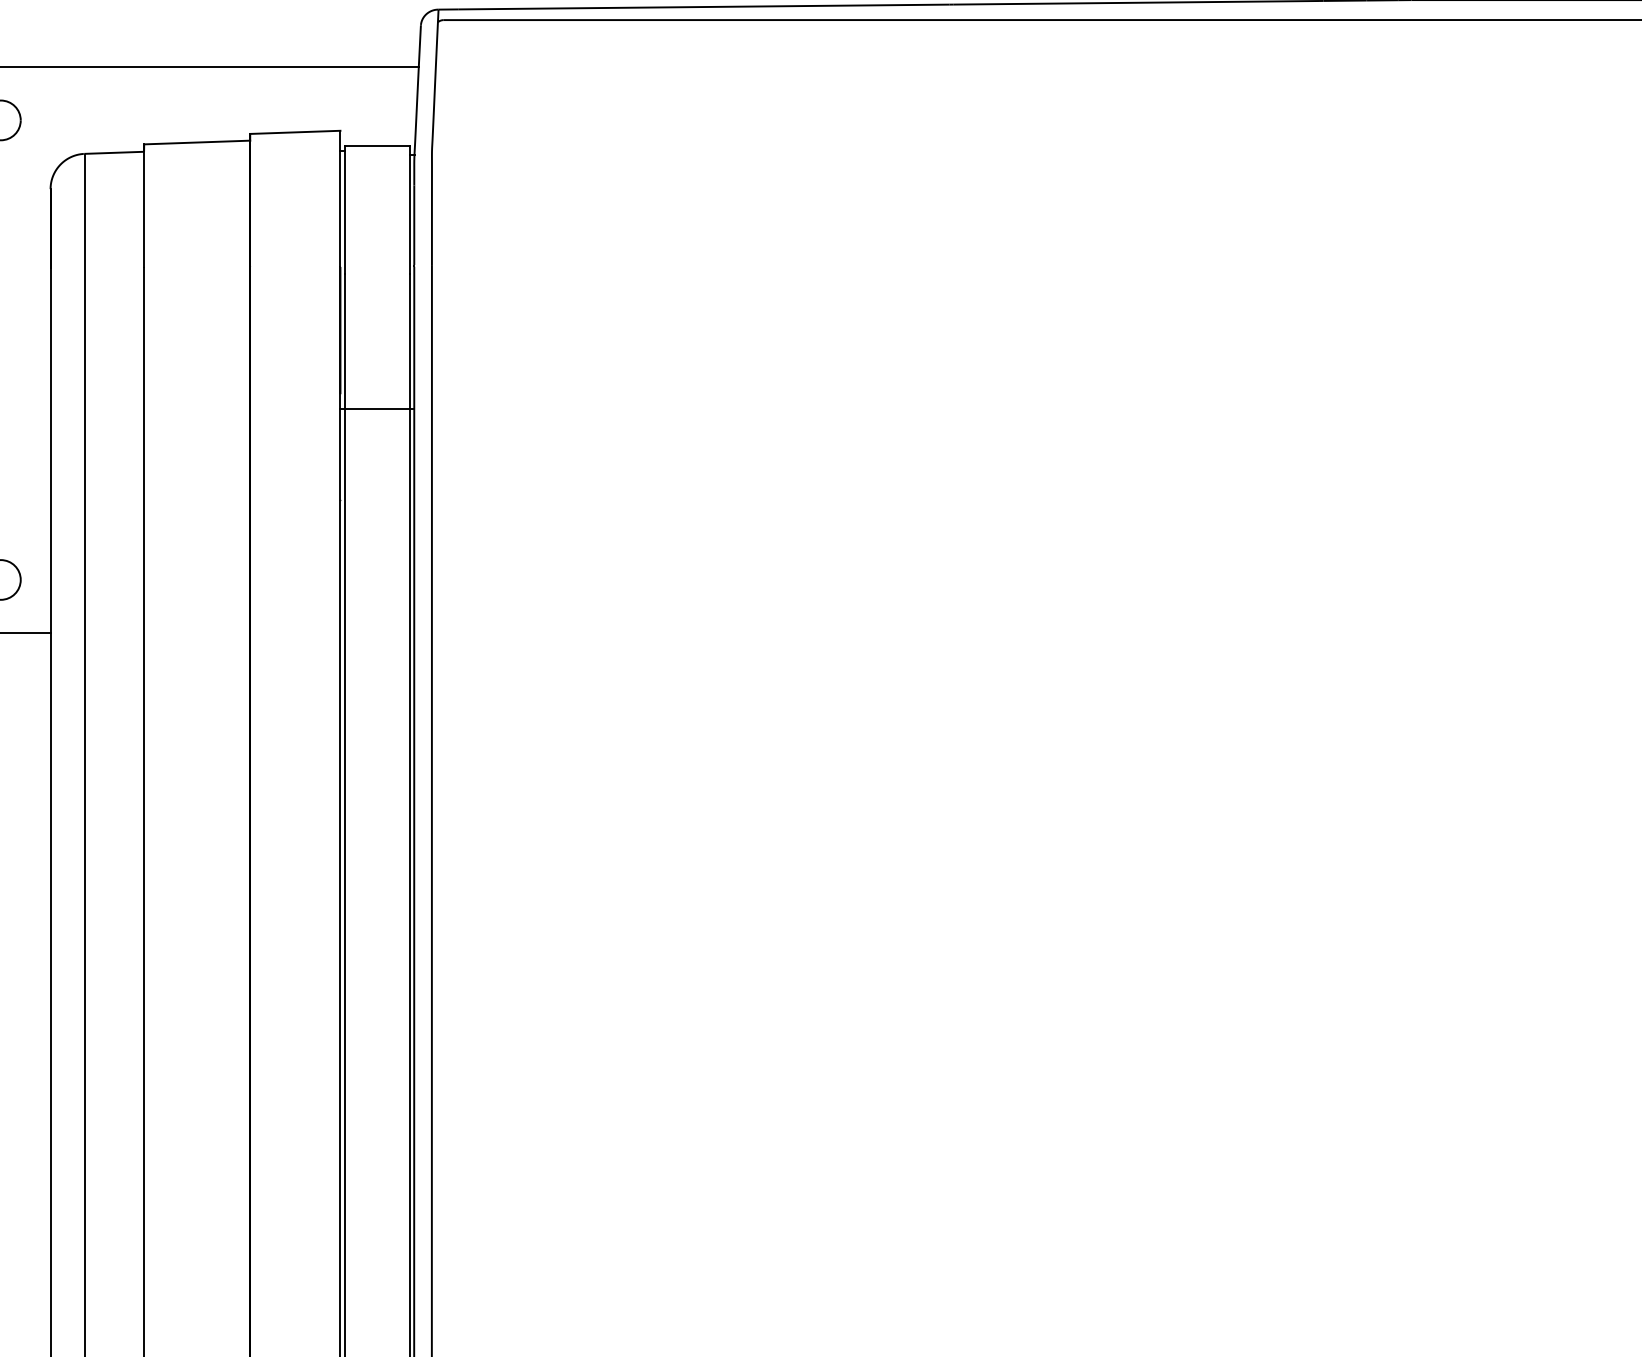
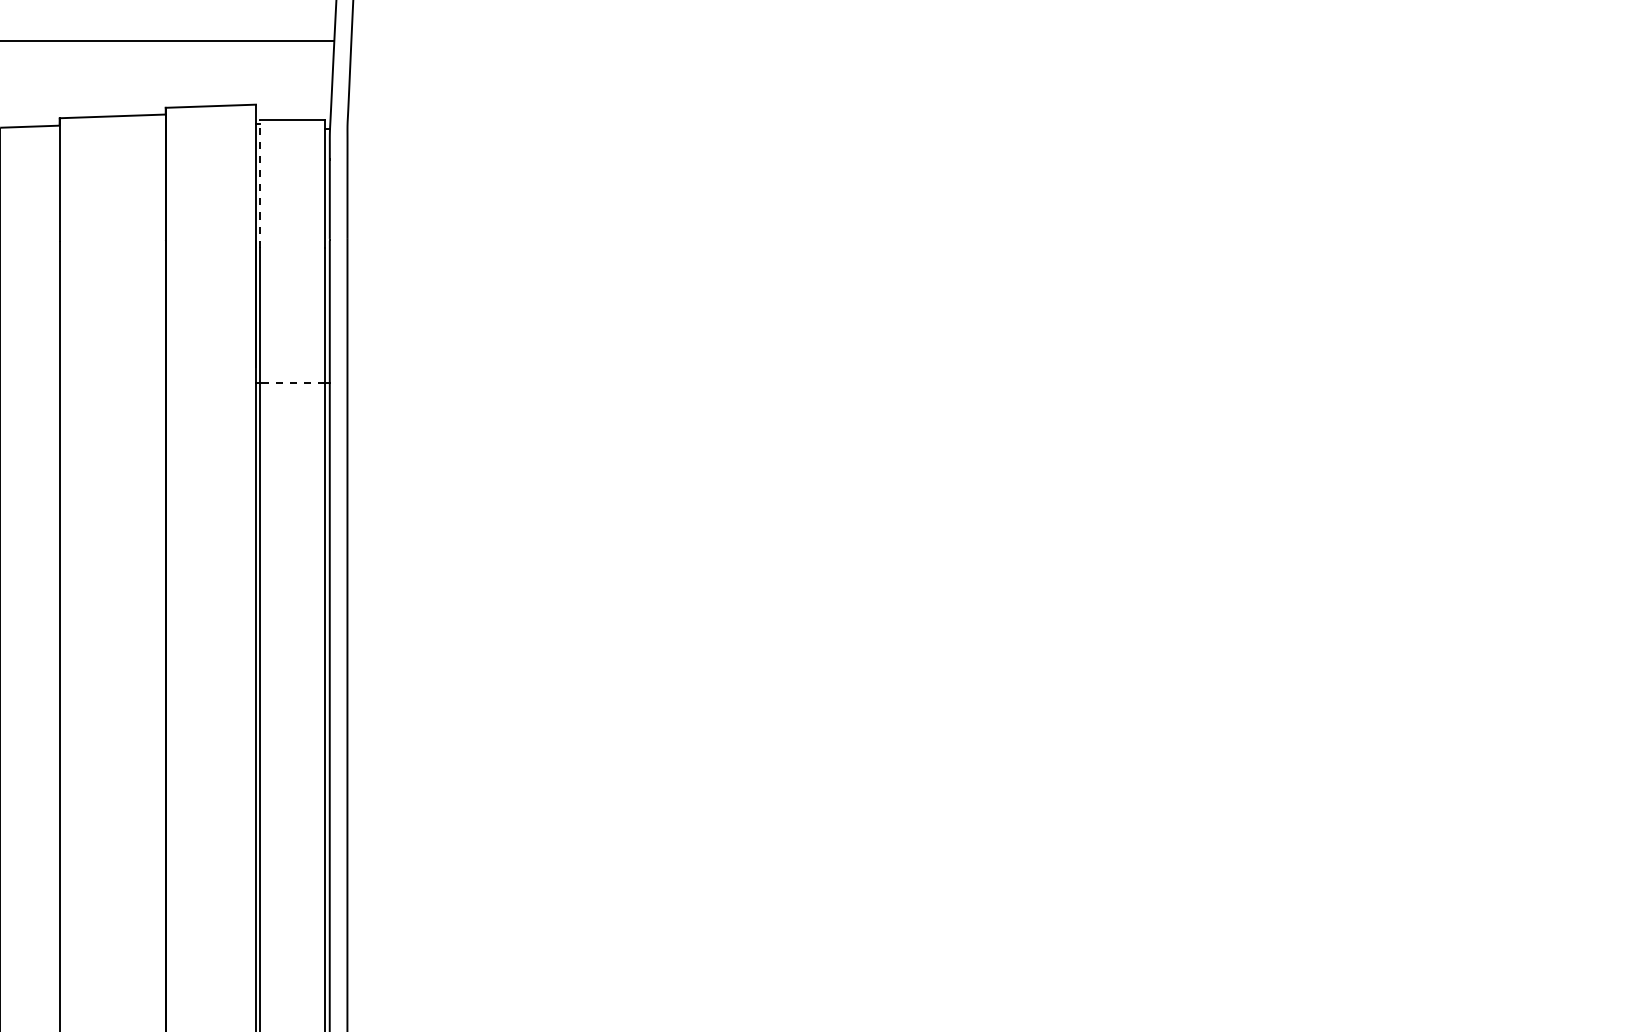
line: (344, 210) -> (260, 184), solid -> dashed
line: (377, 409) -> (293, 383), solid -> dashed

